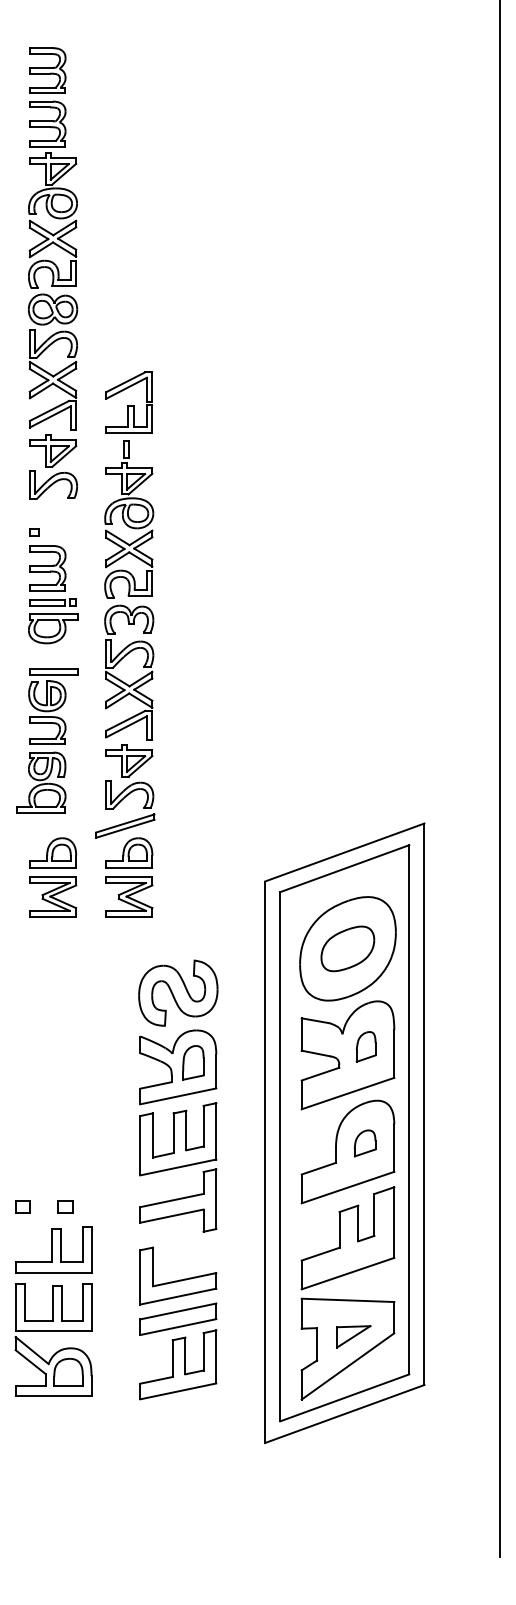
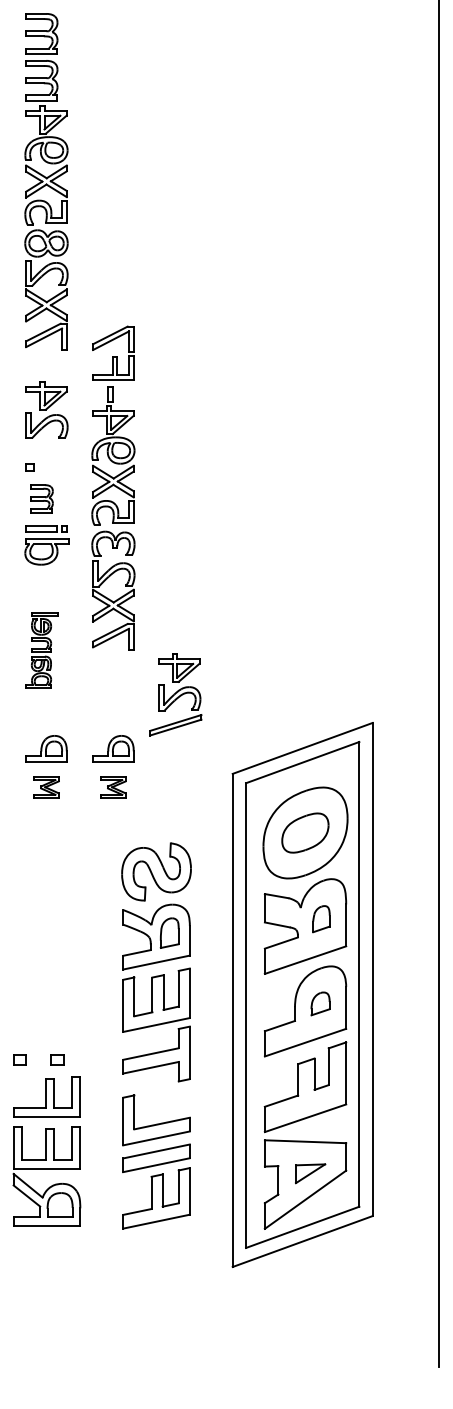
part: (53, 238) -> (46, 181), moved
part: (47, 568) -> (41, 499), size x0.7
part: (47, 740) -> (41, 650), size x0.6
part: (125, 791) -> (176, 694), moved
part: (53, 896) -> (46, 787), size x0.6
part: (129, 896) -> (113, 787), size x0.6

